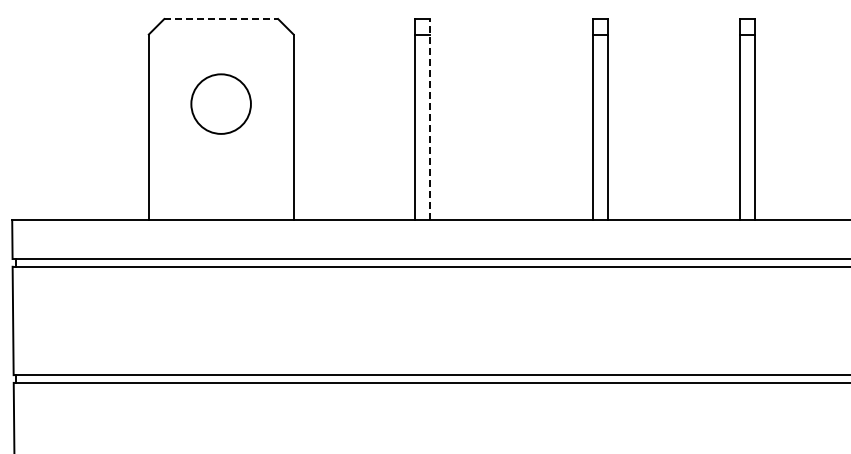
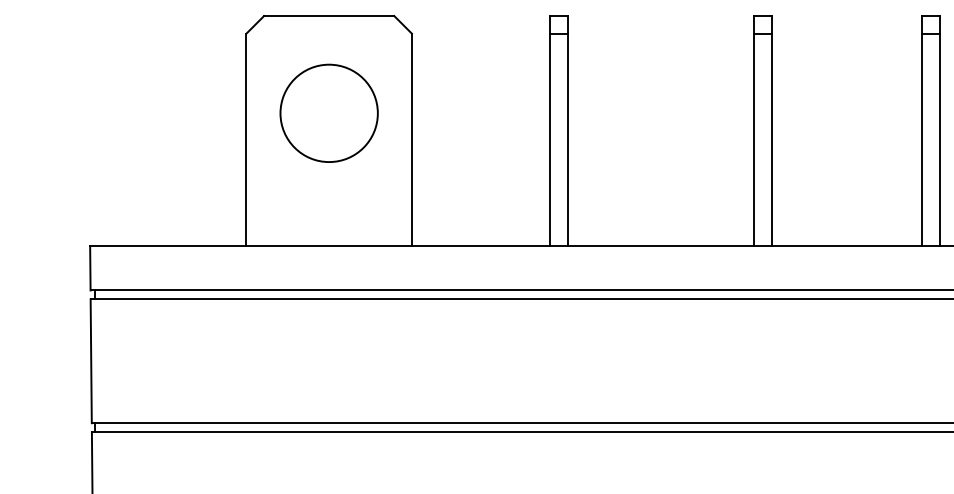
line: (221, 19) -> (329, 16), dashed -> solid
circle: (220, 103) -> (328, 112), size x1.43
line: (430, 119) -> (568, 130), dashed -> solid

